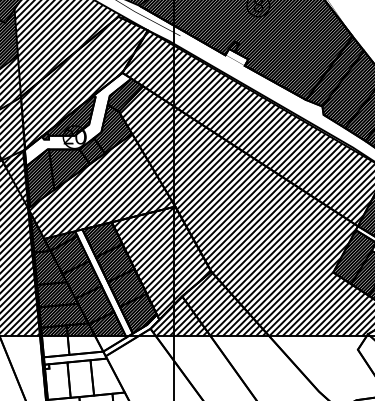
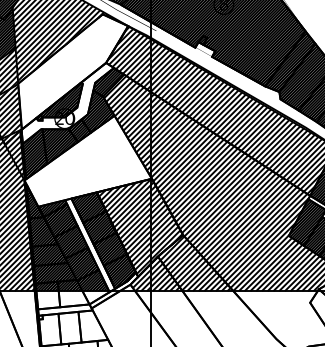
hatch: (83, 83) -> (72, 72), removed
hatch: (101, 185) -> (87, 160), removed

